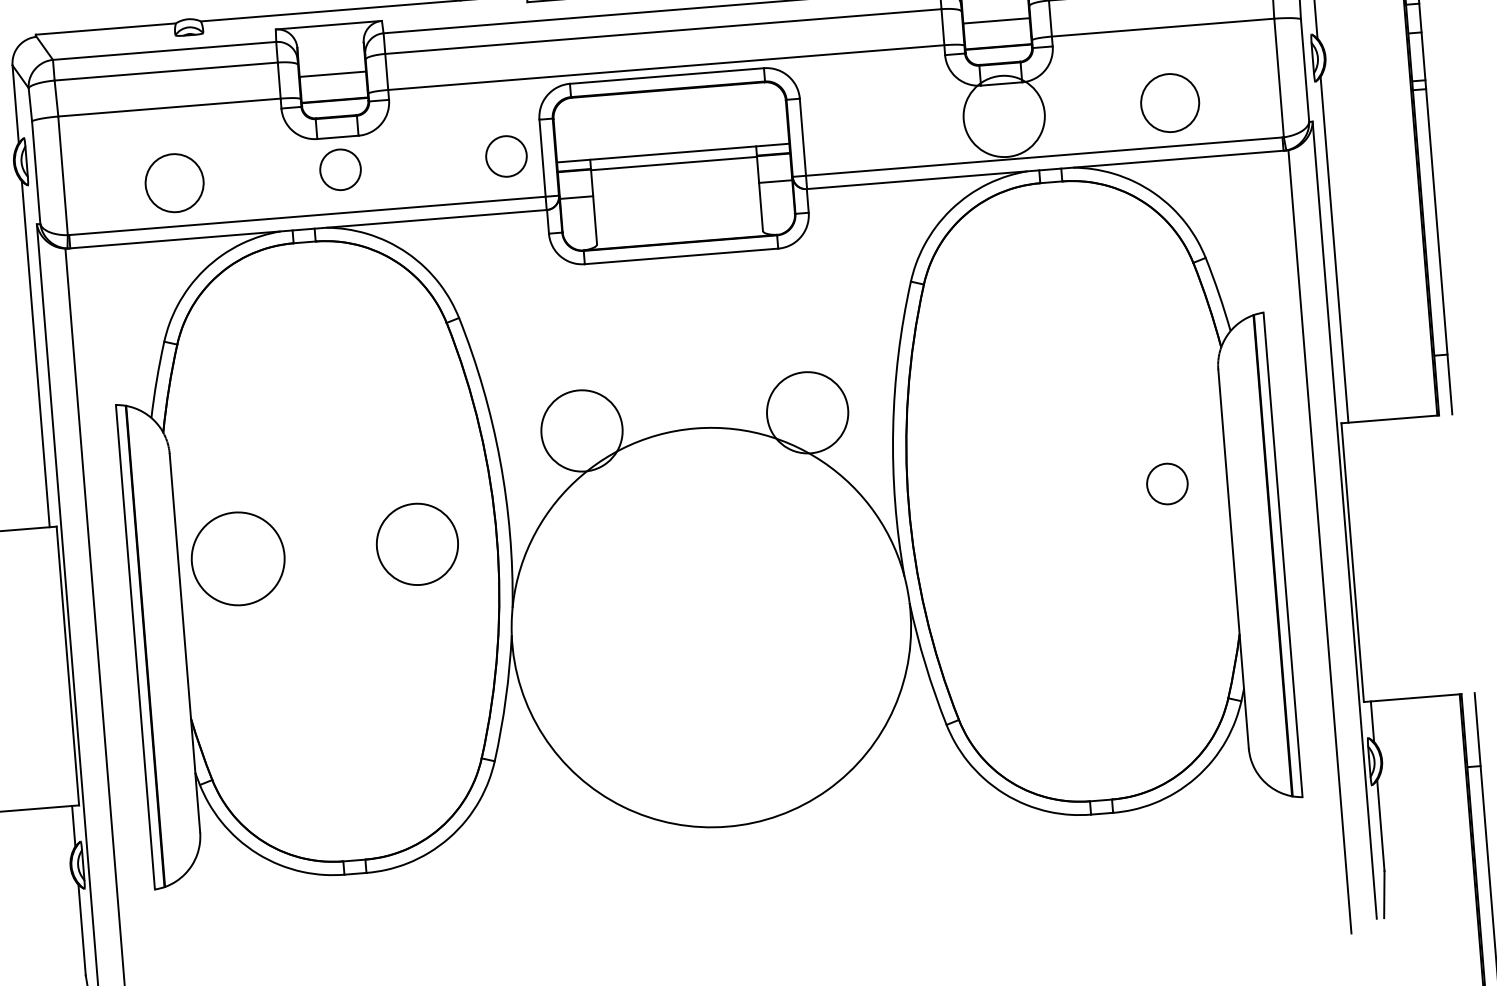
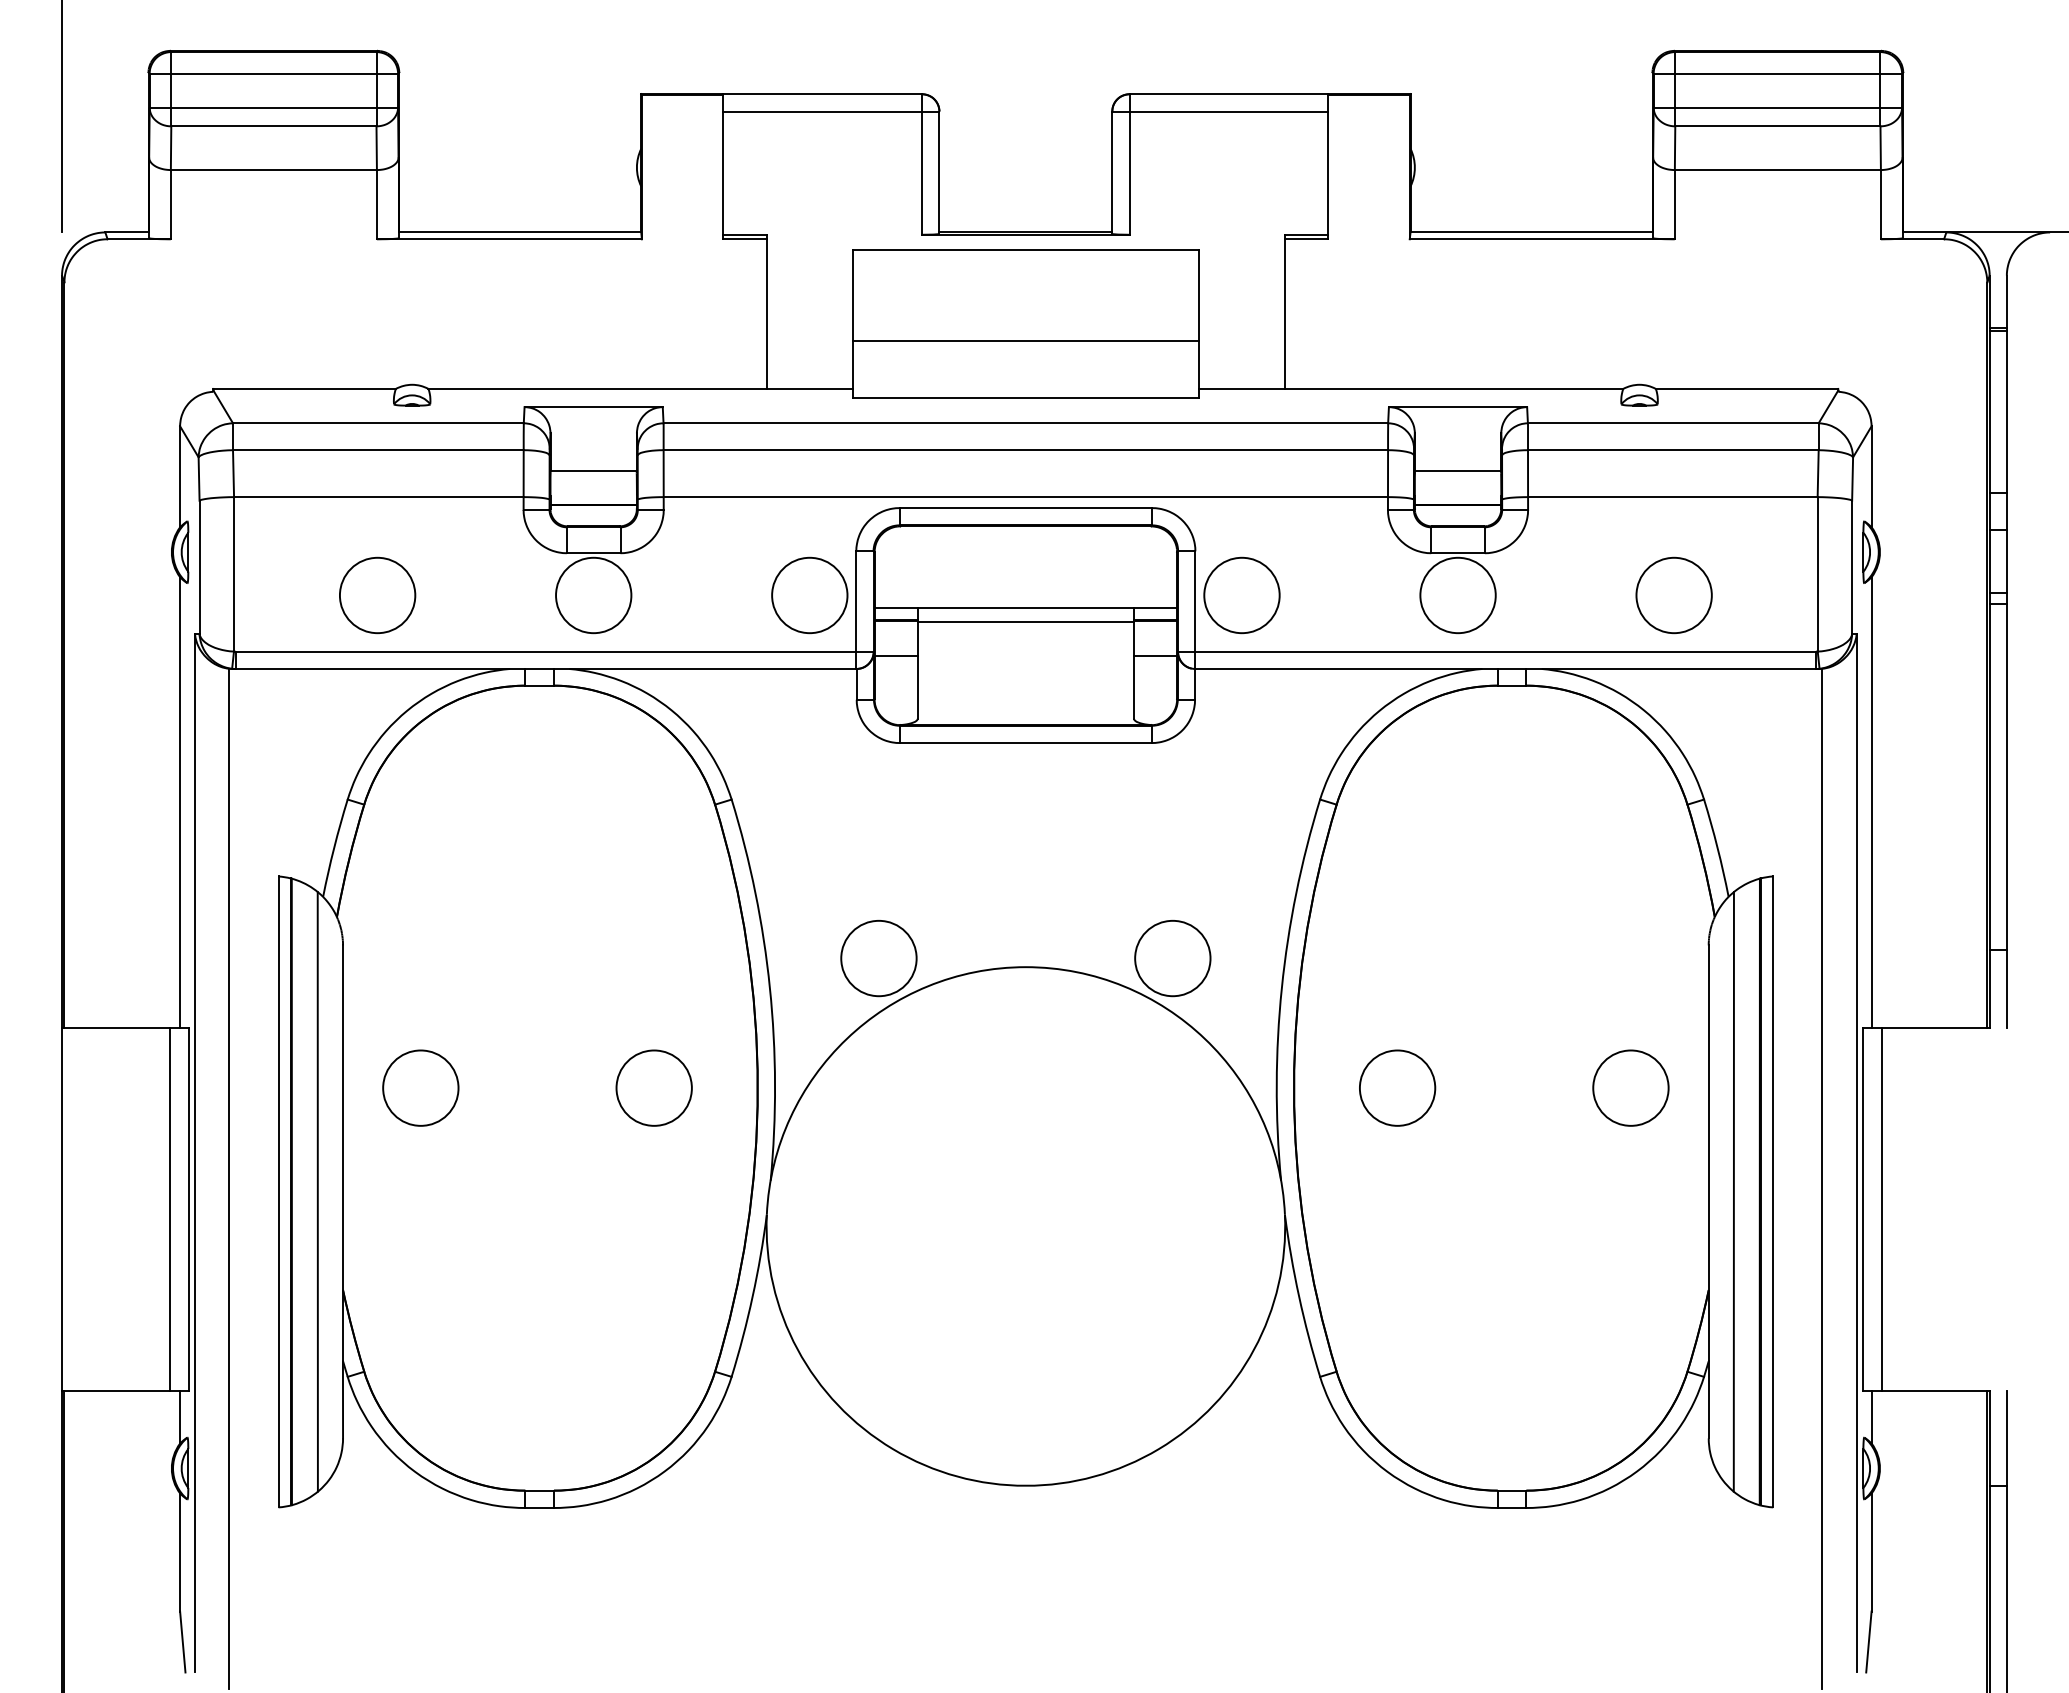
circle: (1003, 116) -> (1457, 595), size x0.71
circle: (837, 129) -> (1241, 595), added
circle: (506, 156) -> (809, 595), size x1.43
circle: (340, 169) -> (593, 595), size x1.43
circle: (807, 412) -> (1172, 958), size x0.71
circle: (581, 430) -> (878, 958), size x0.71
circle: (1167, 483) -> (1630, 1087), size x1.43
circle: (988, 497) -> (1397, 1087), added
circle: (416, 543) -> (653, 1087), size x0.71
line: (1252, 557) -> (1733, 1191), added
circle: (237, 558) -> (420, 1087), size x0.62
line: (1367, 560) -> (1881, 1208), added
line: (165, 644) -> (317, 1191), added
line: (53, 666) -> (170, 1208), added

